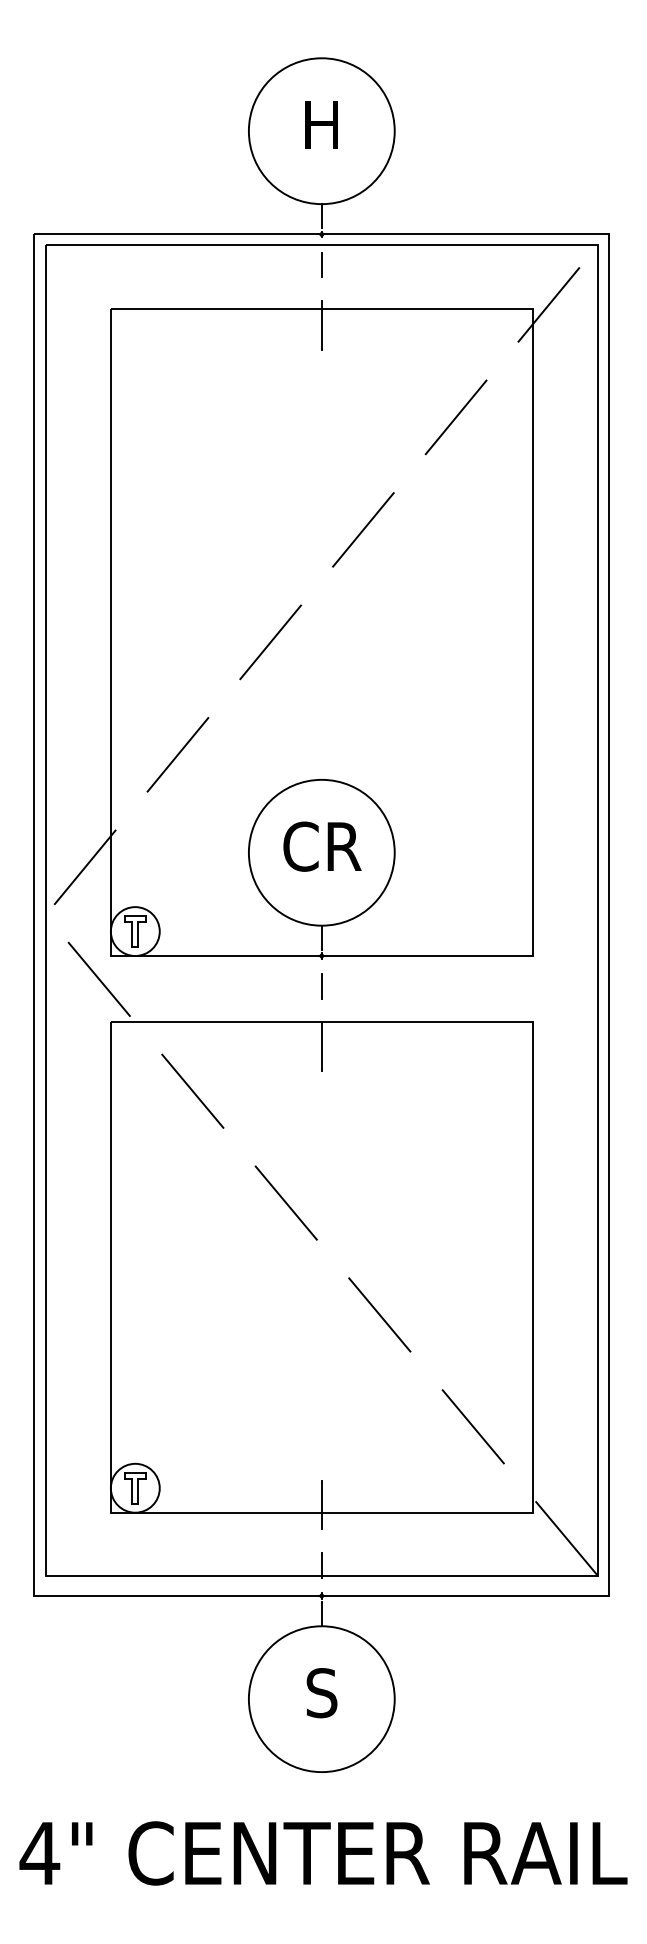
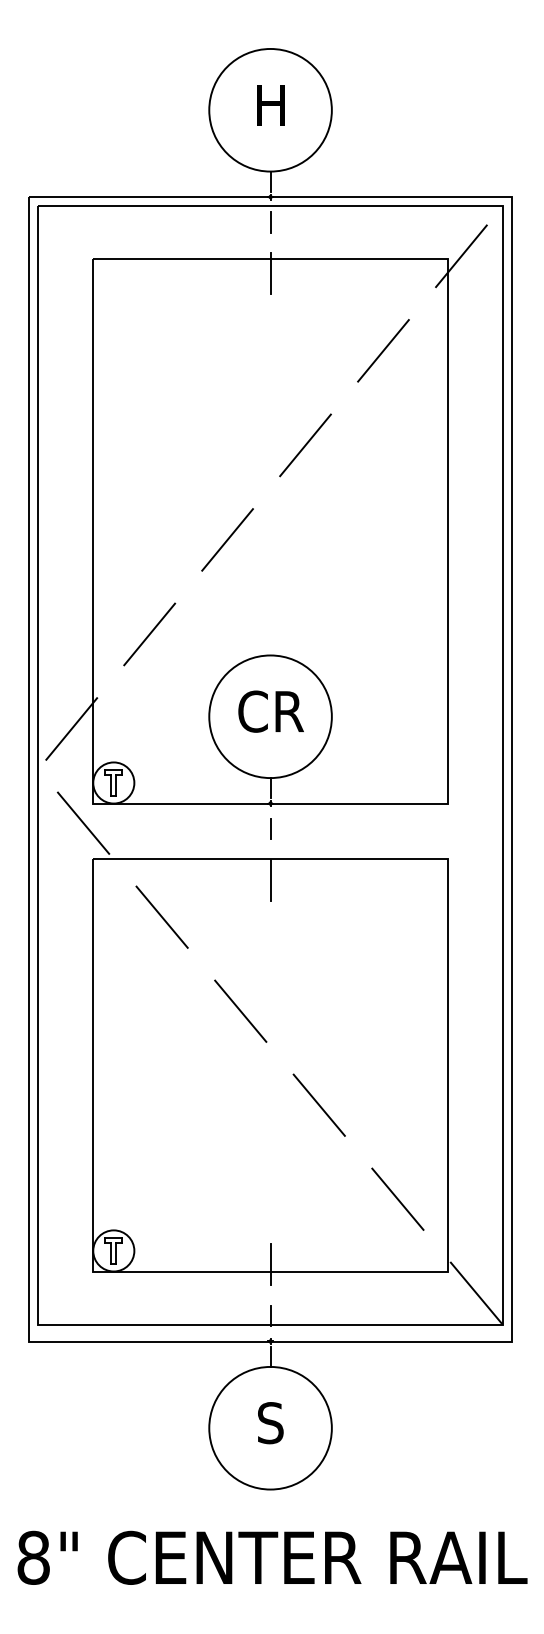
text: (39, 1852) -> (33, 1557), 4" -> 8"

